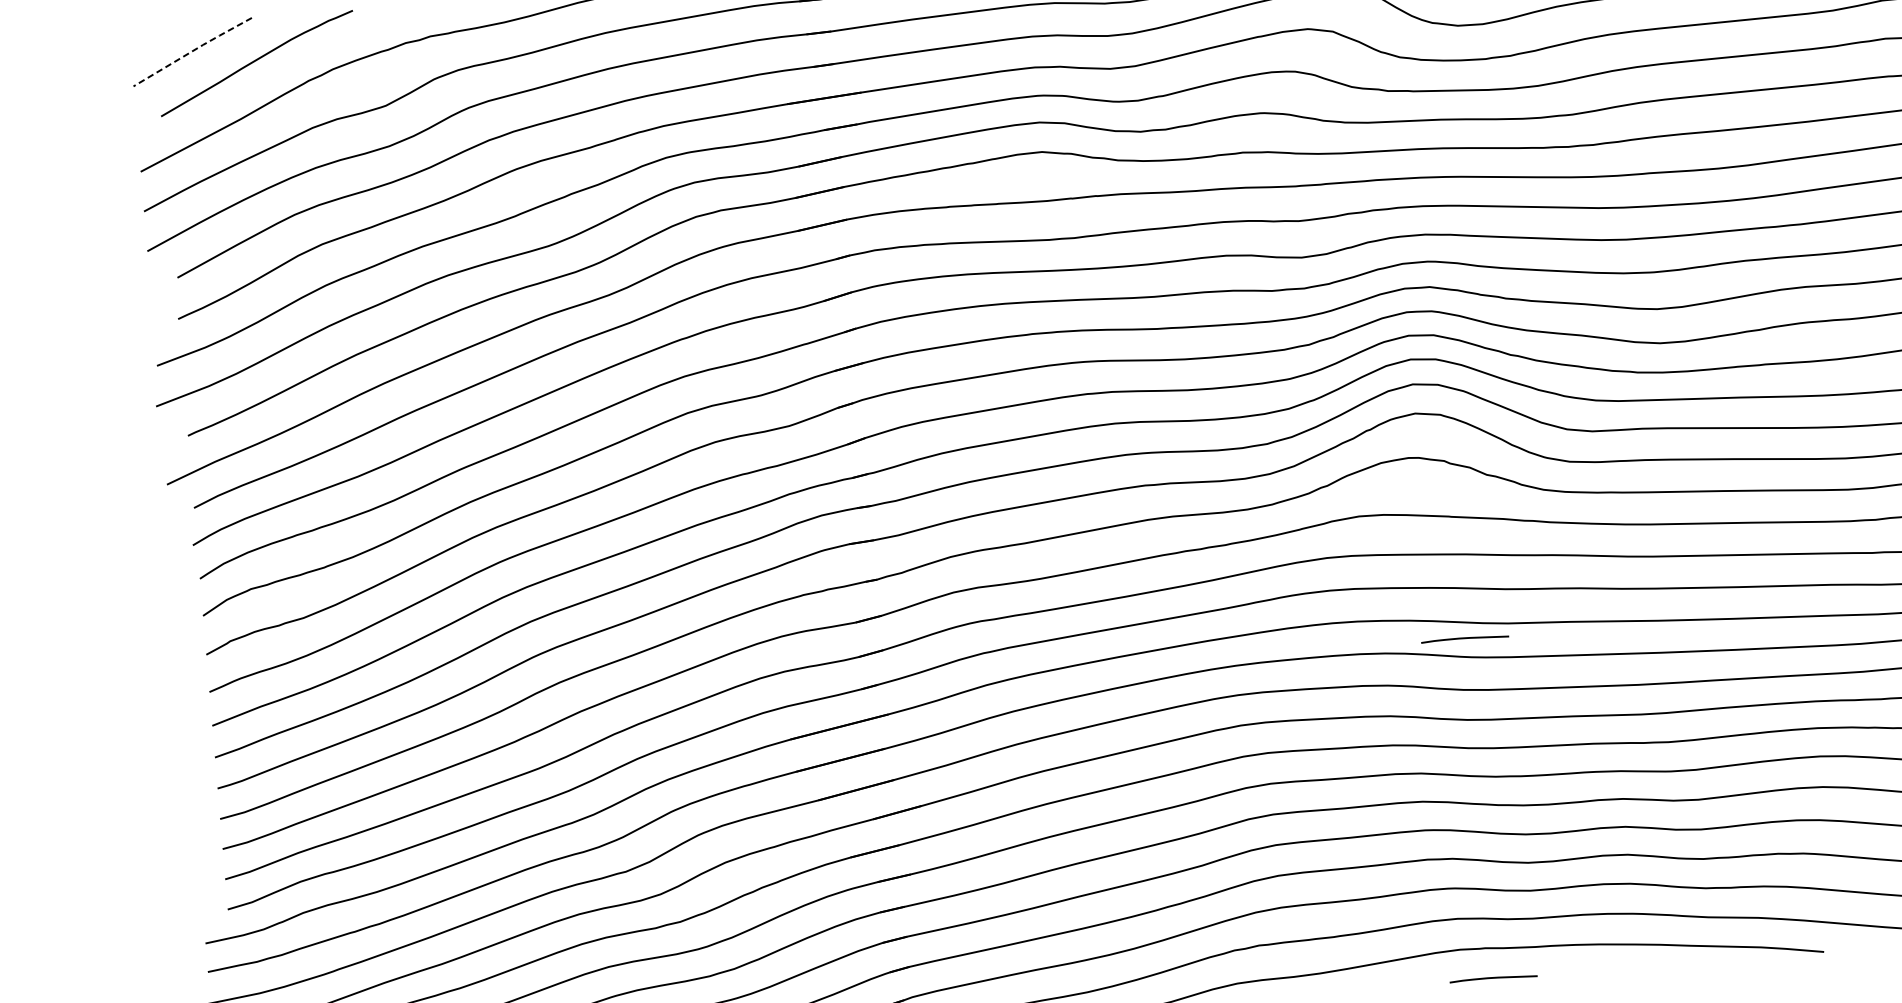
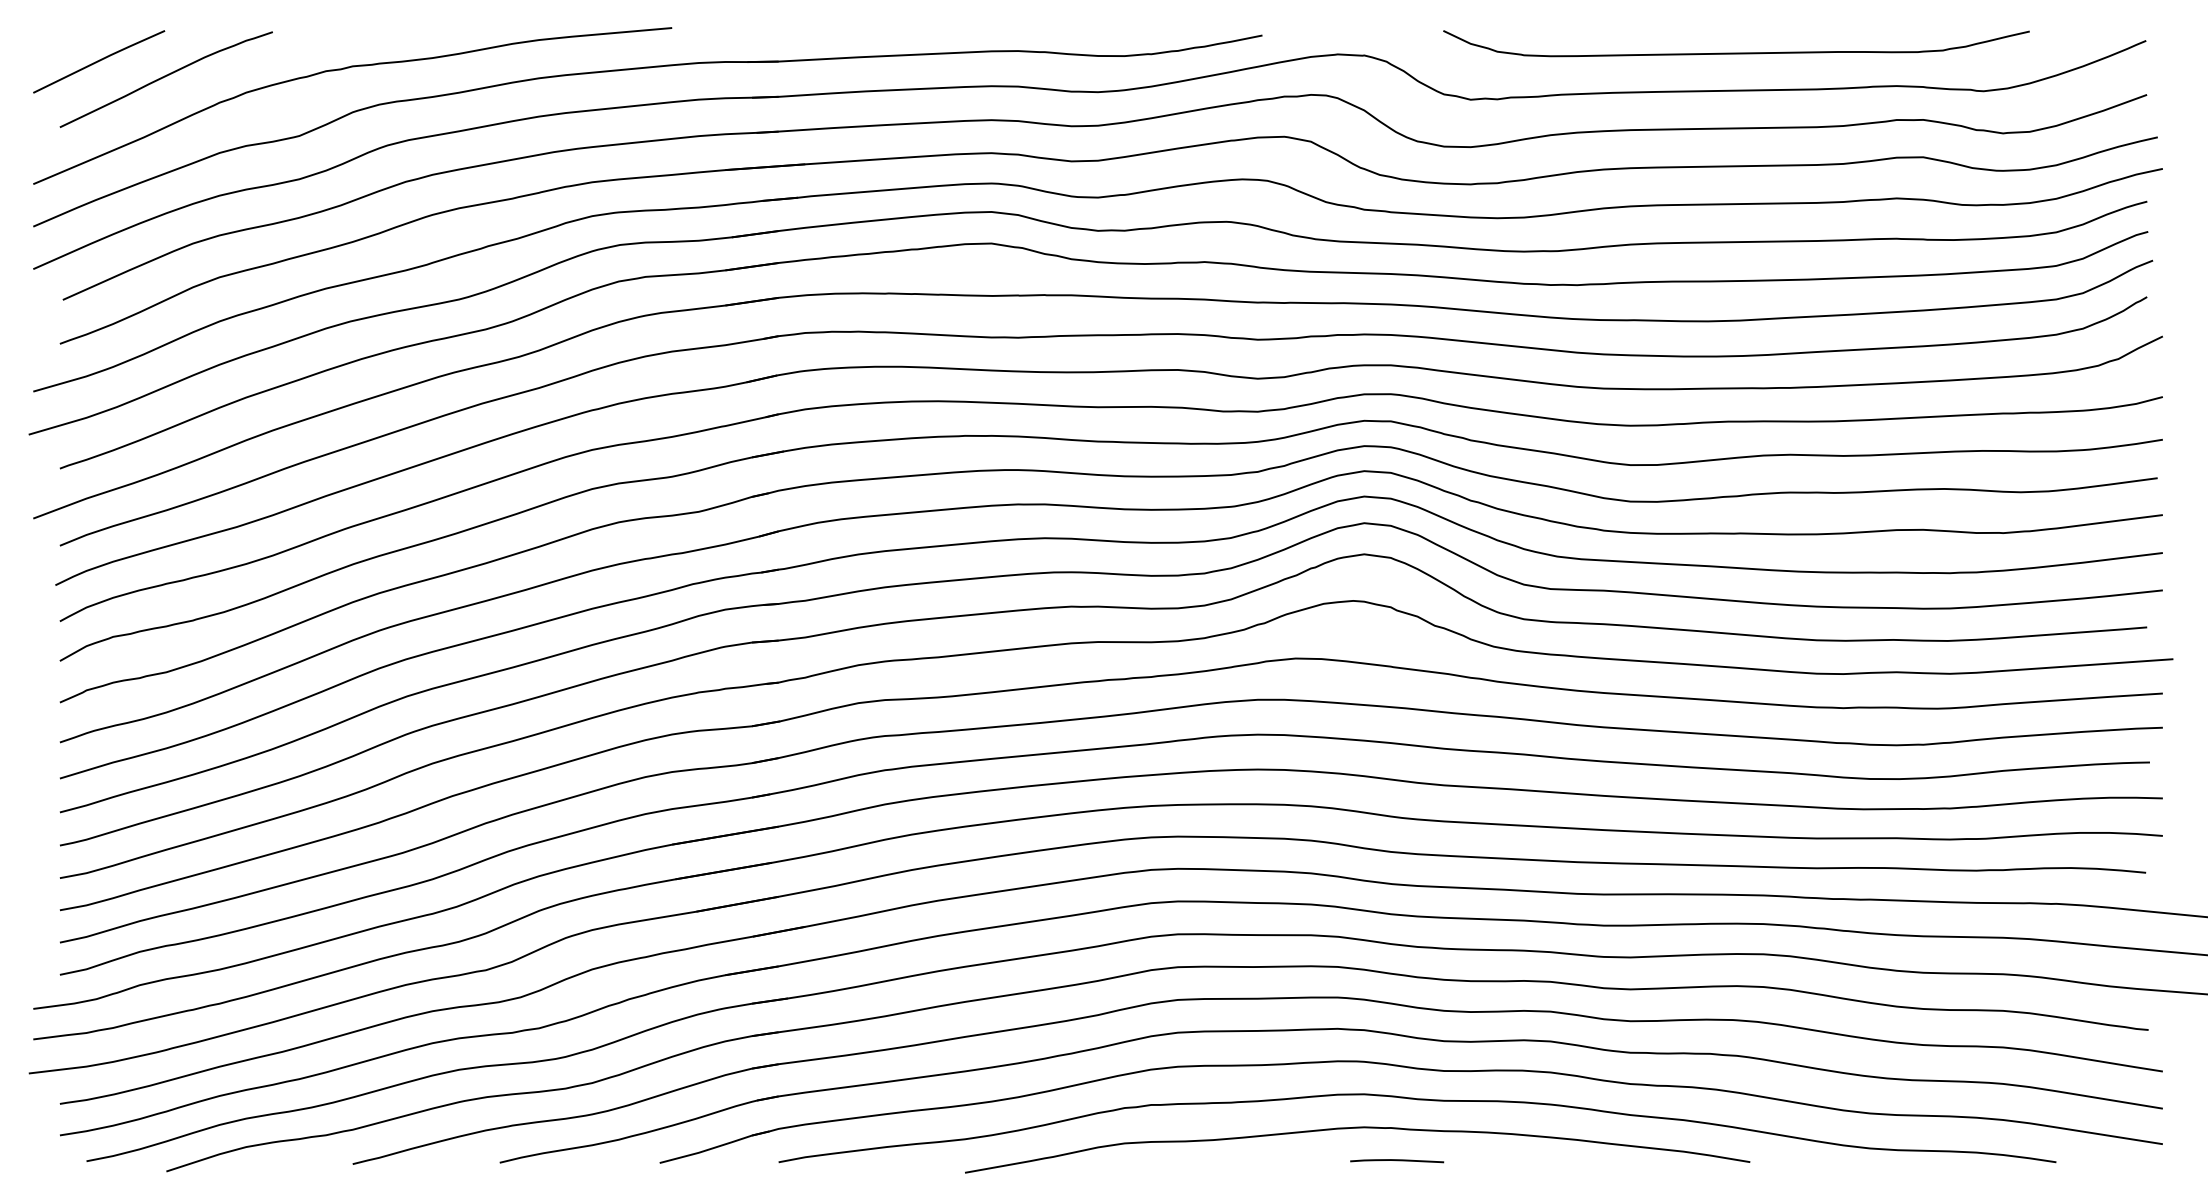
line: (193, 50) -> (100, 60), dashed -> solid
curve: (1465, 639) -> (1397, 798), removed

